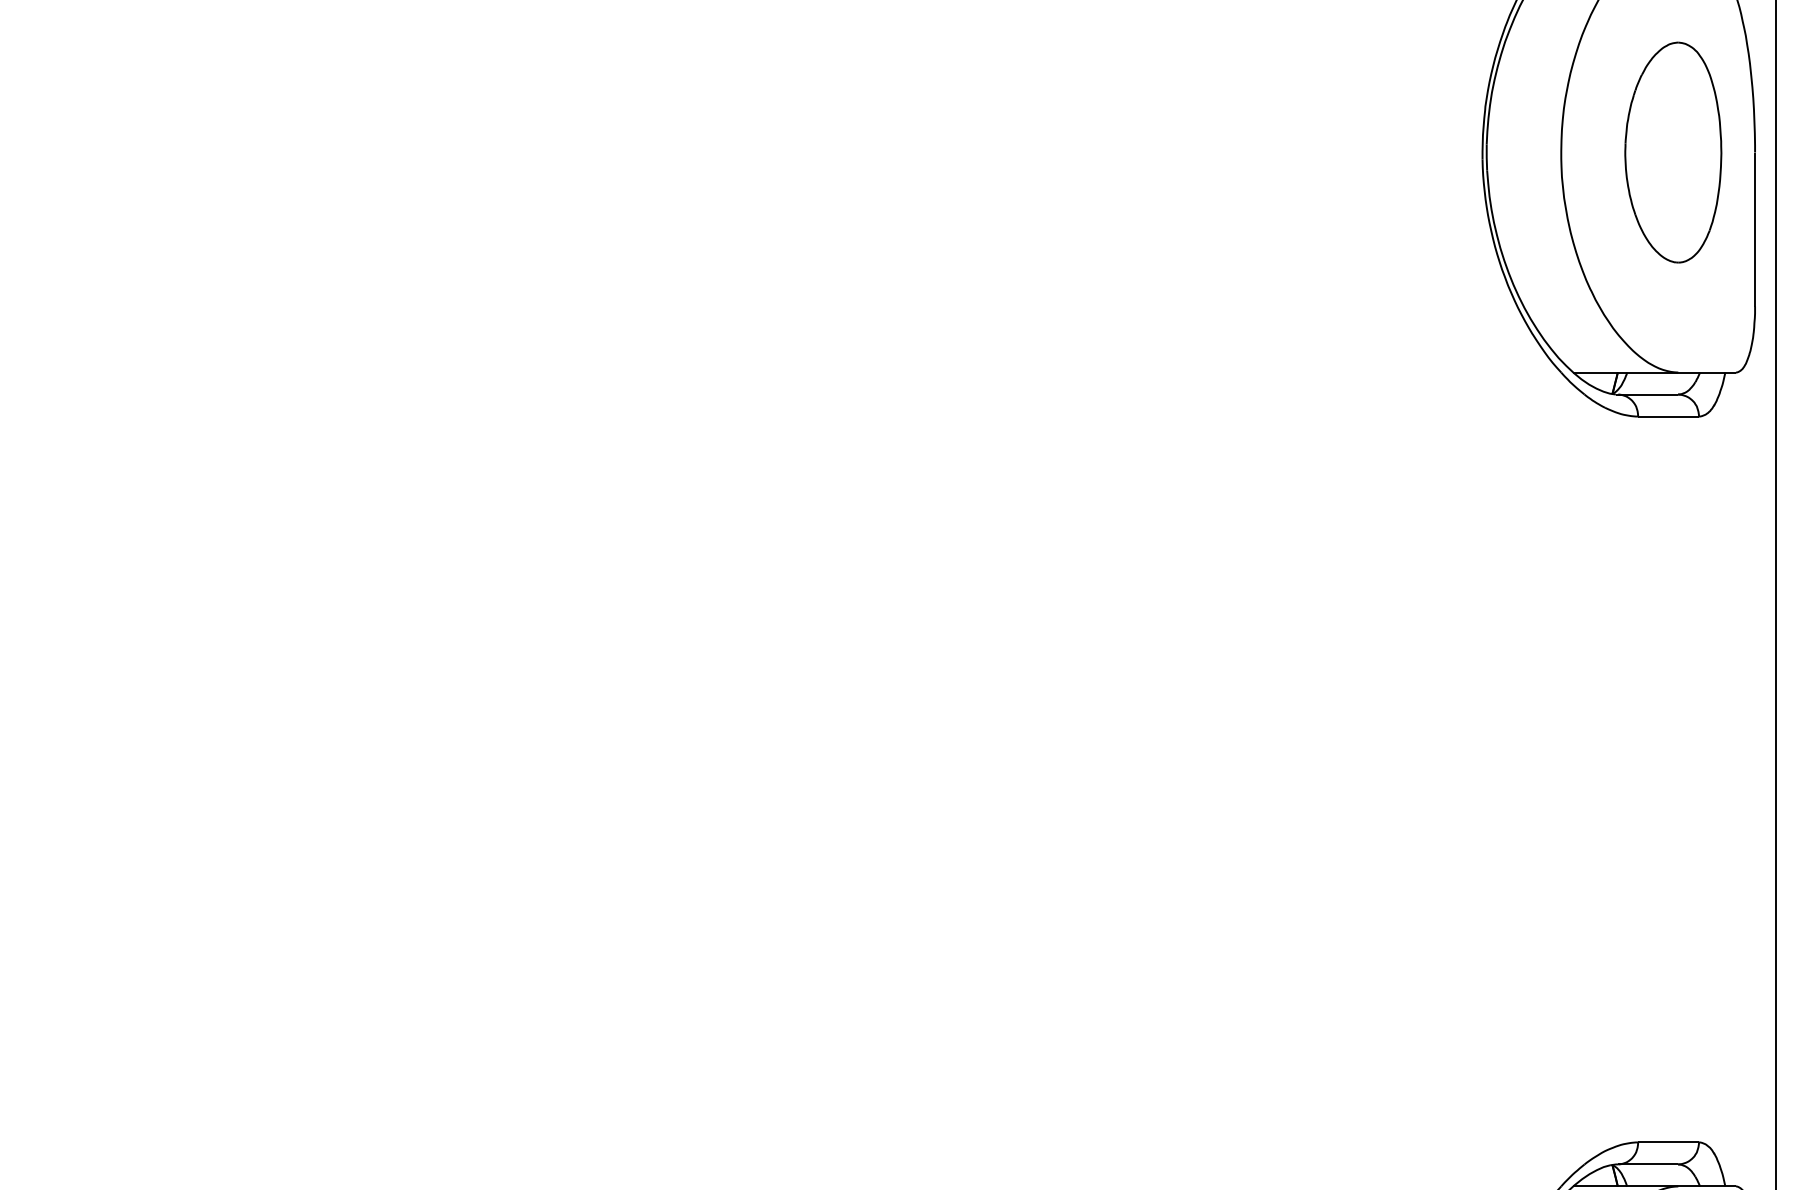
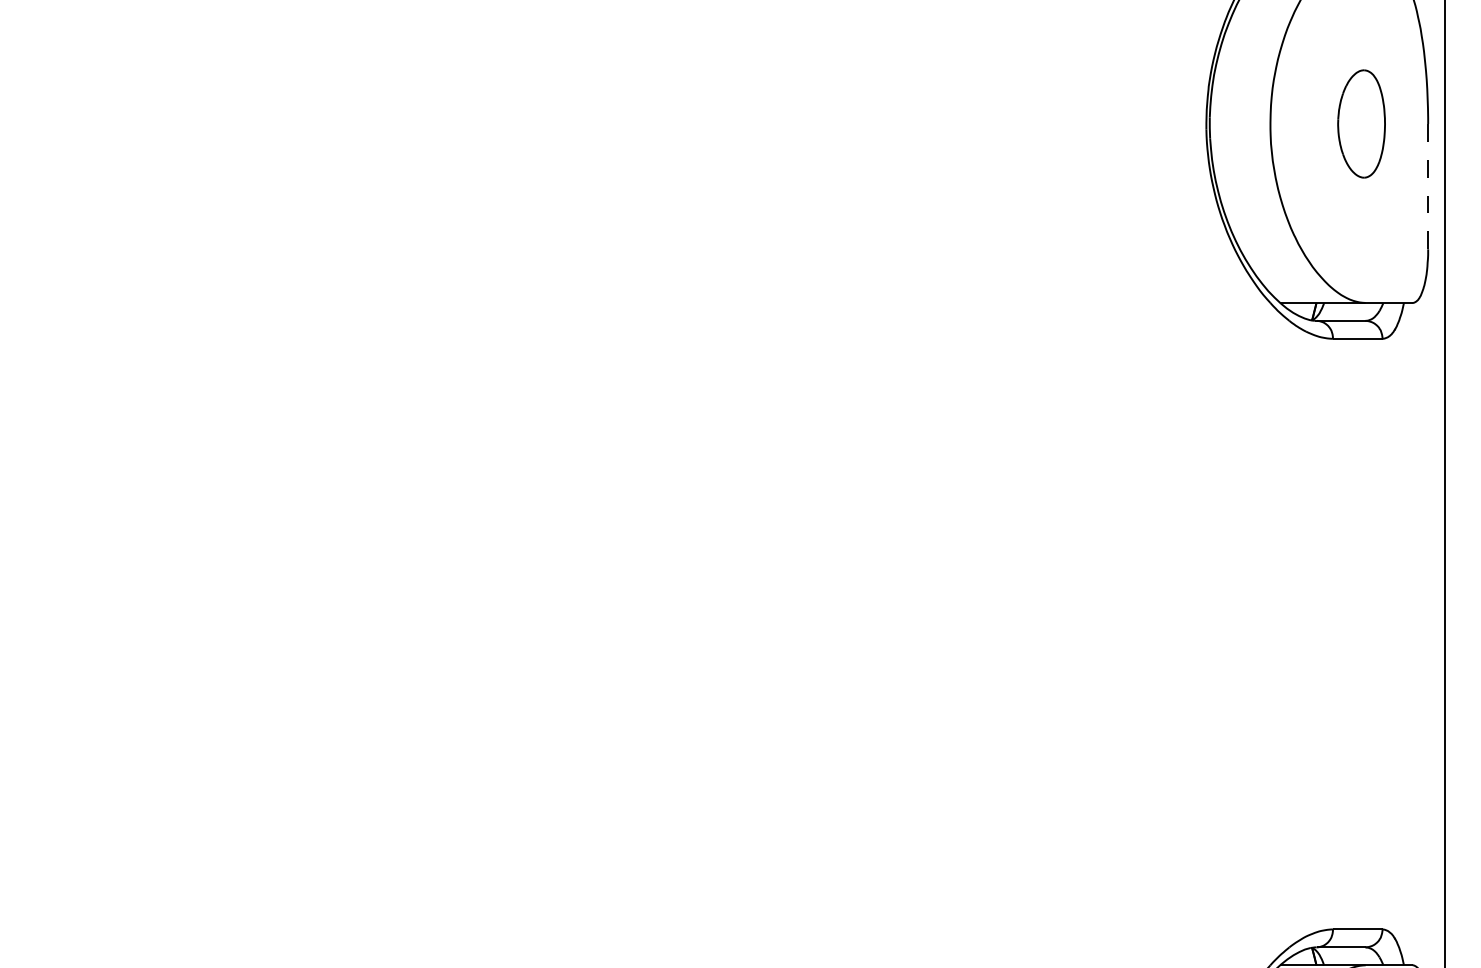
part: (1673, 151) -> (1361, 123), size x0.6
line: (1755, 229) -> (1428, 186), solid -> dashed

